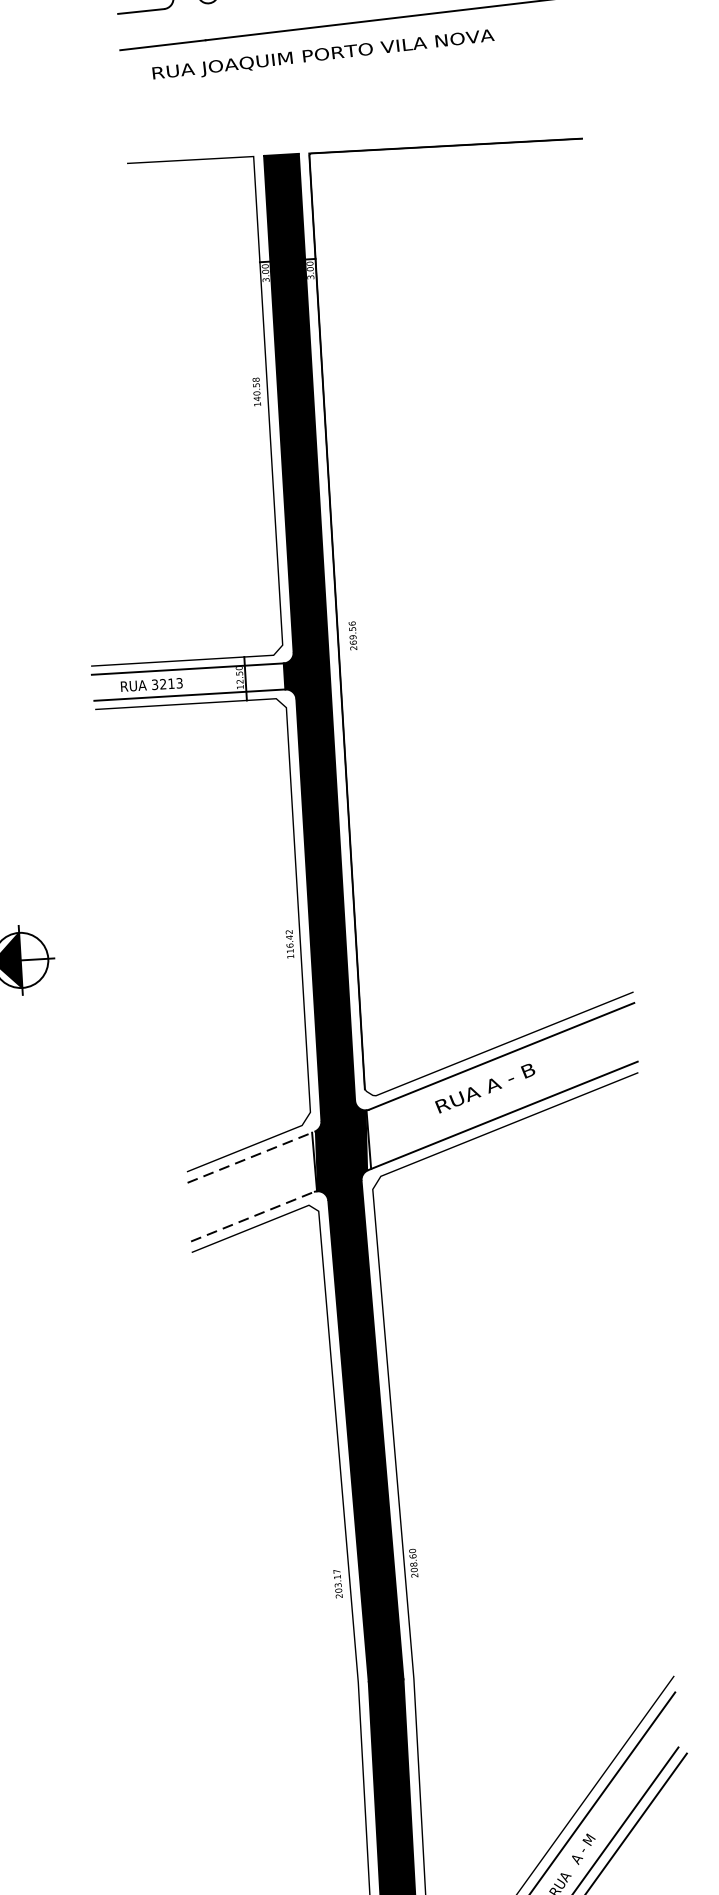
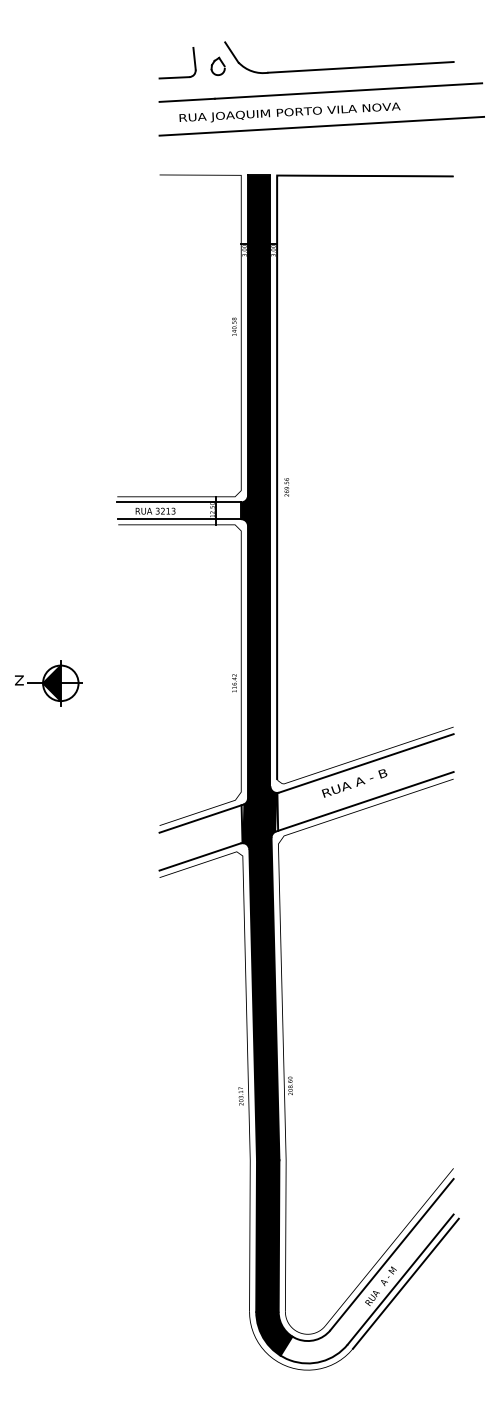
line: (373, 71) -> (321, 125), added
line: (251, 1156) -> (201, 818), dashed -> solid
line: (253, 1217) -> (200, 857), dashed -> solid

